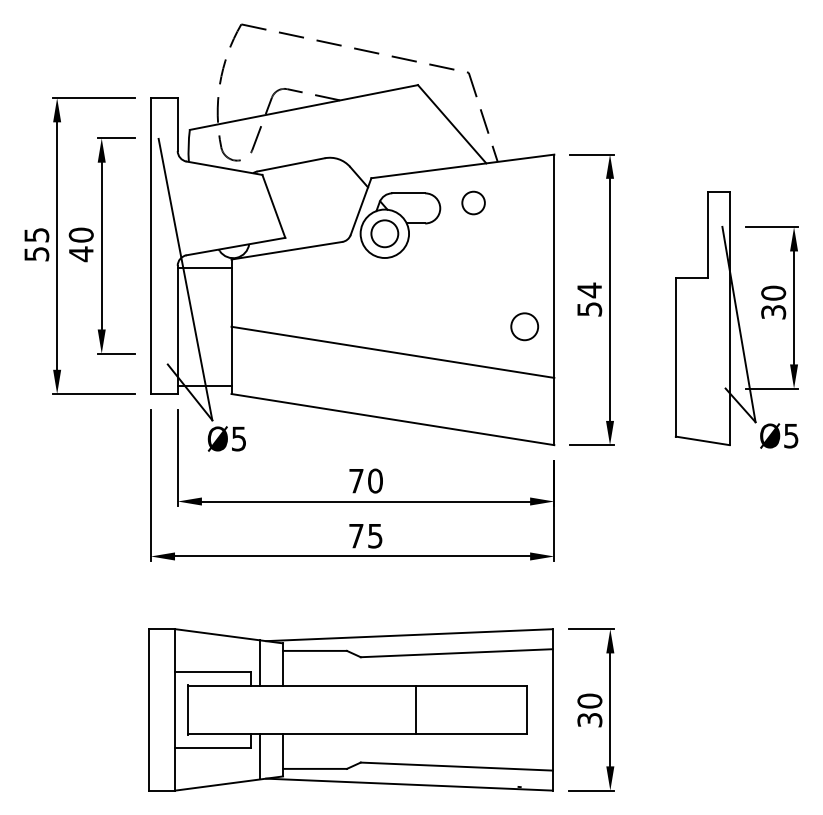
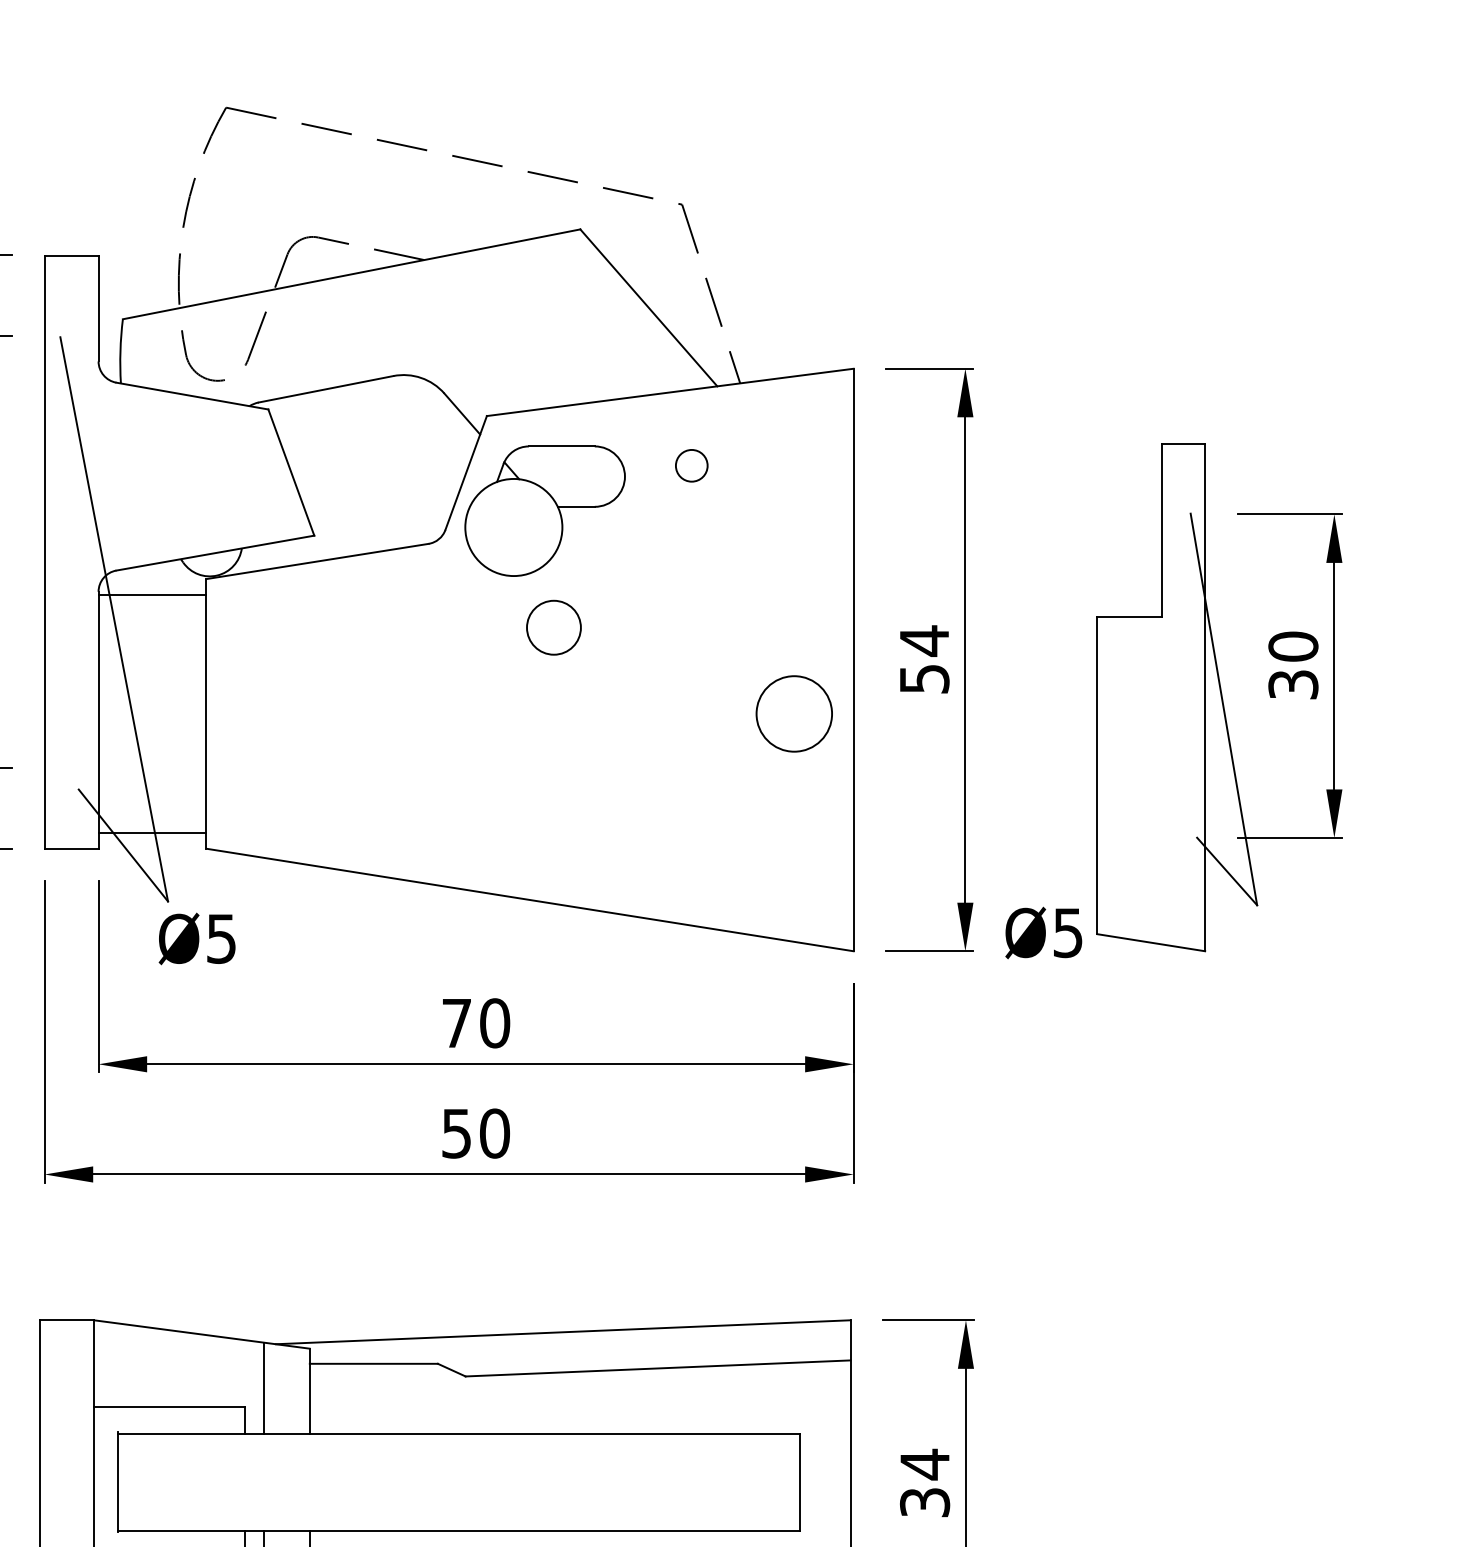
circle: (473, 202) -> (691, 464), size x0.7
circle: (384, 233) -> (553, 627), moved
circle: (524, 326) -> (793, 713), size x1.4
line: (392, 351) -> (529, 763), removed
text: (779, 435) -> (1044, 931), moved
text: (365, 535) -> (475, 1132), 75 -> 50
text: (589, 701) -> (924, 1465), 30 -> 34
line: (415, 709) -> (575, 1481), removed

